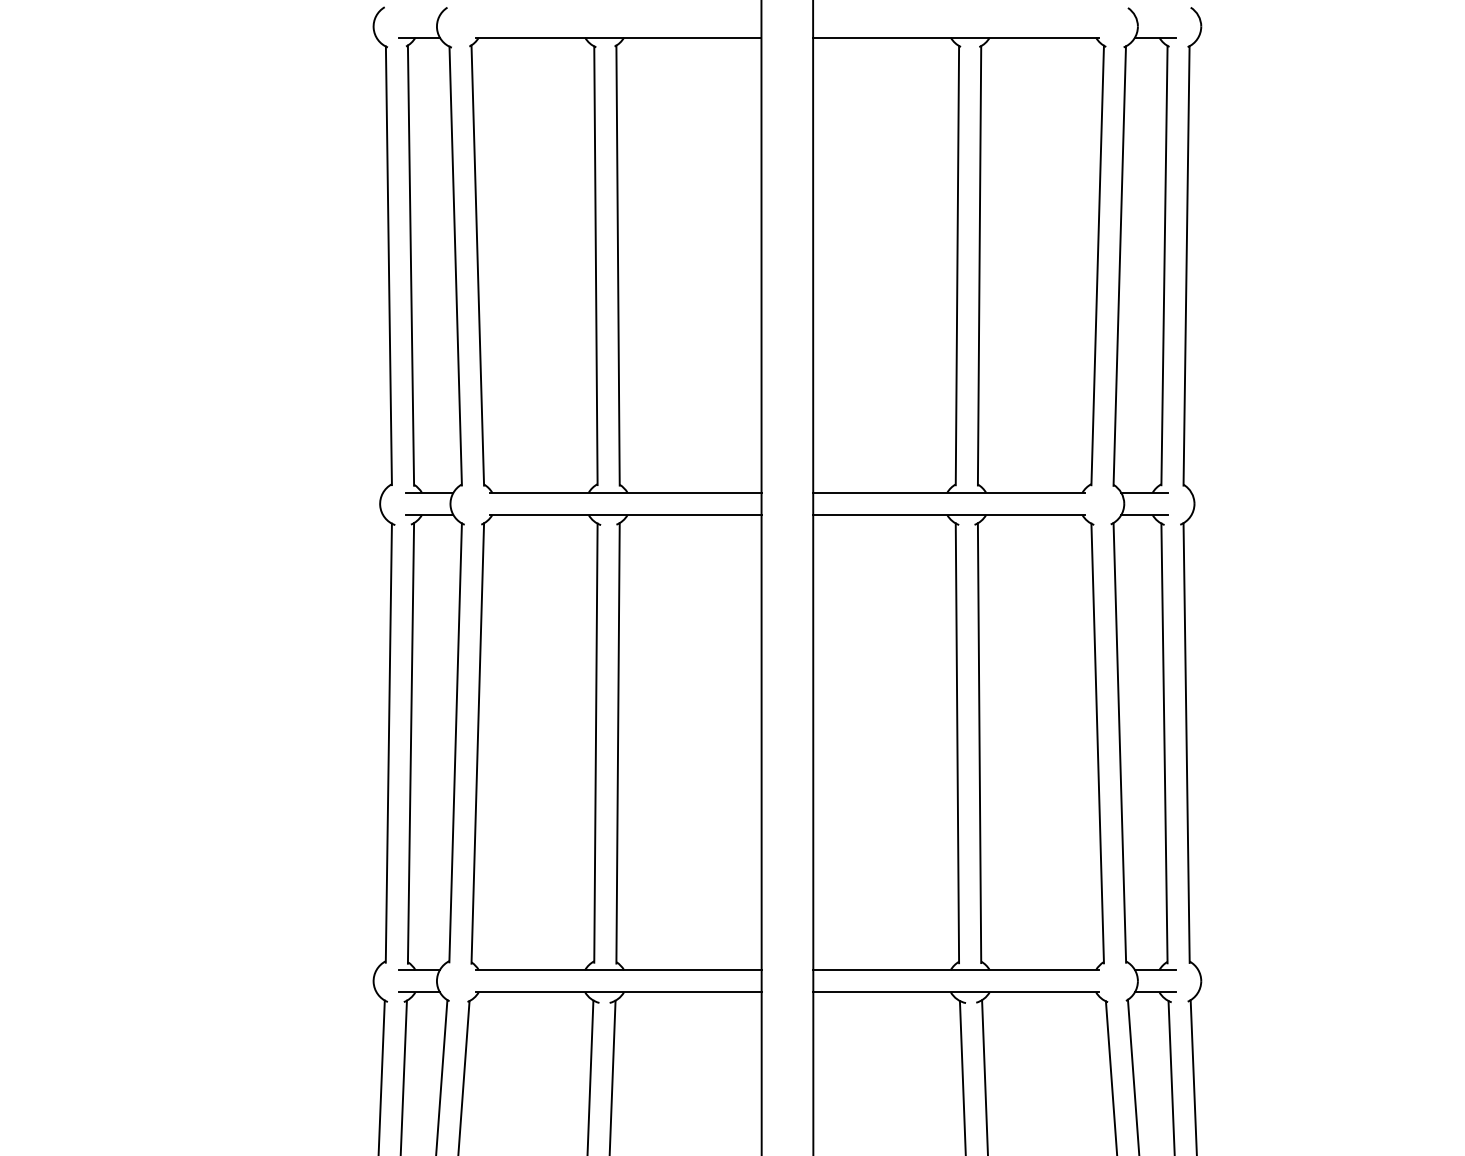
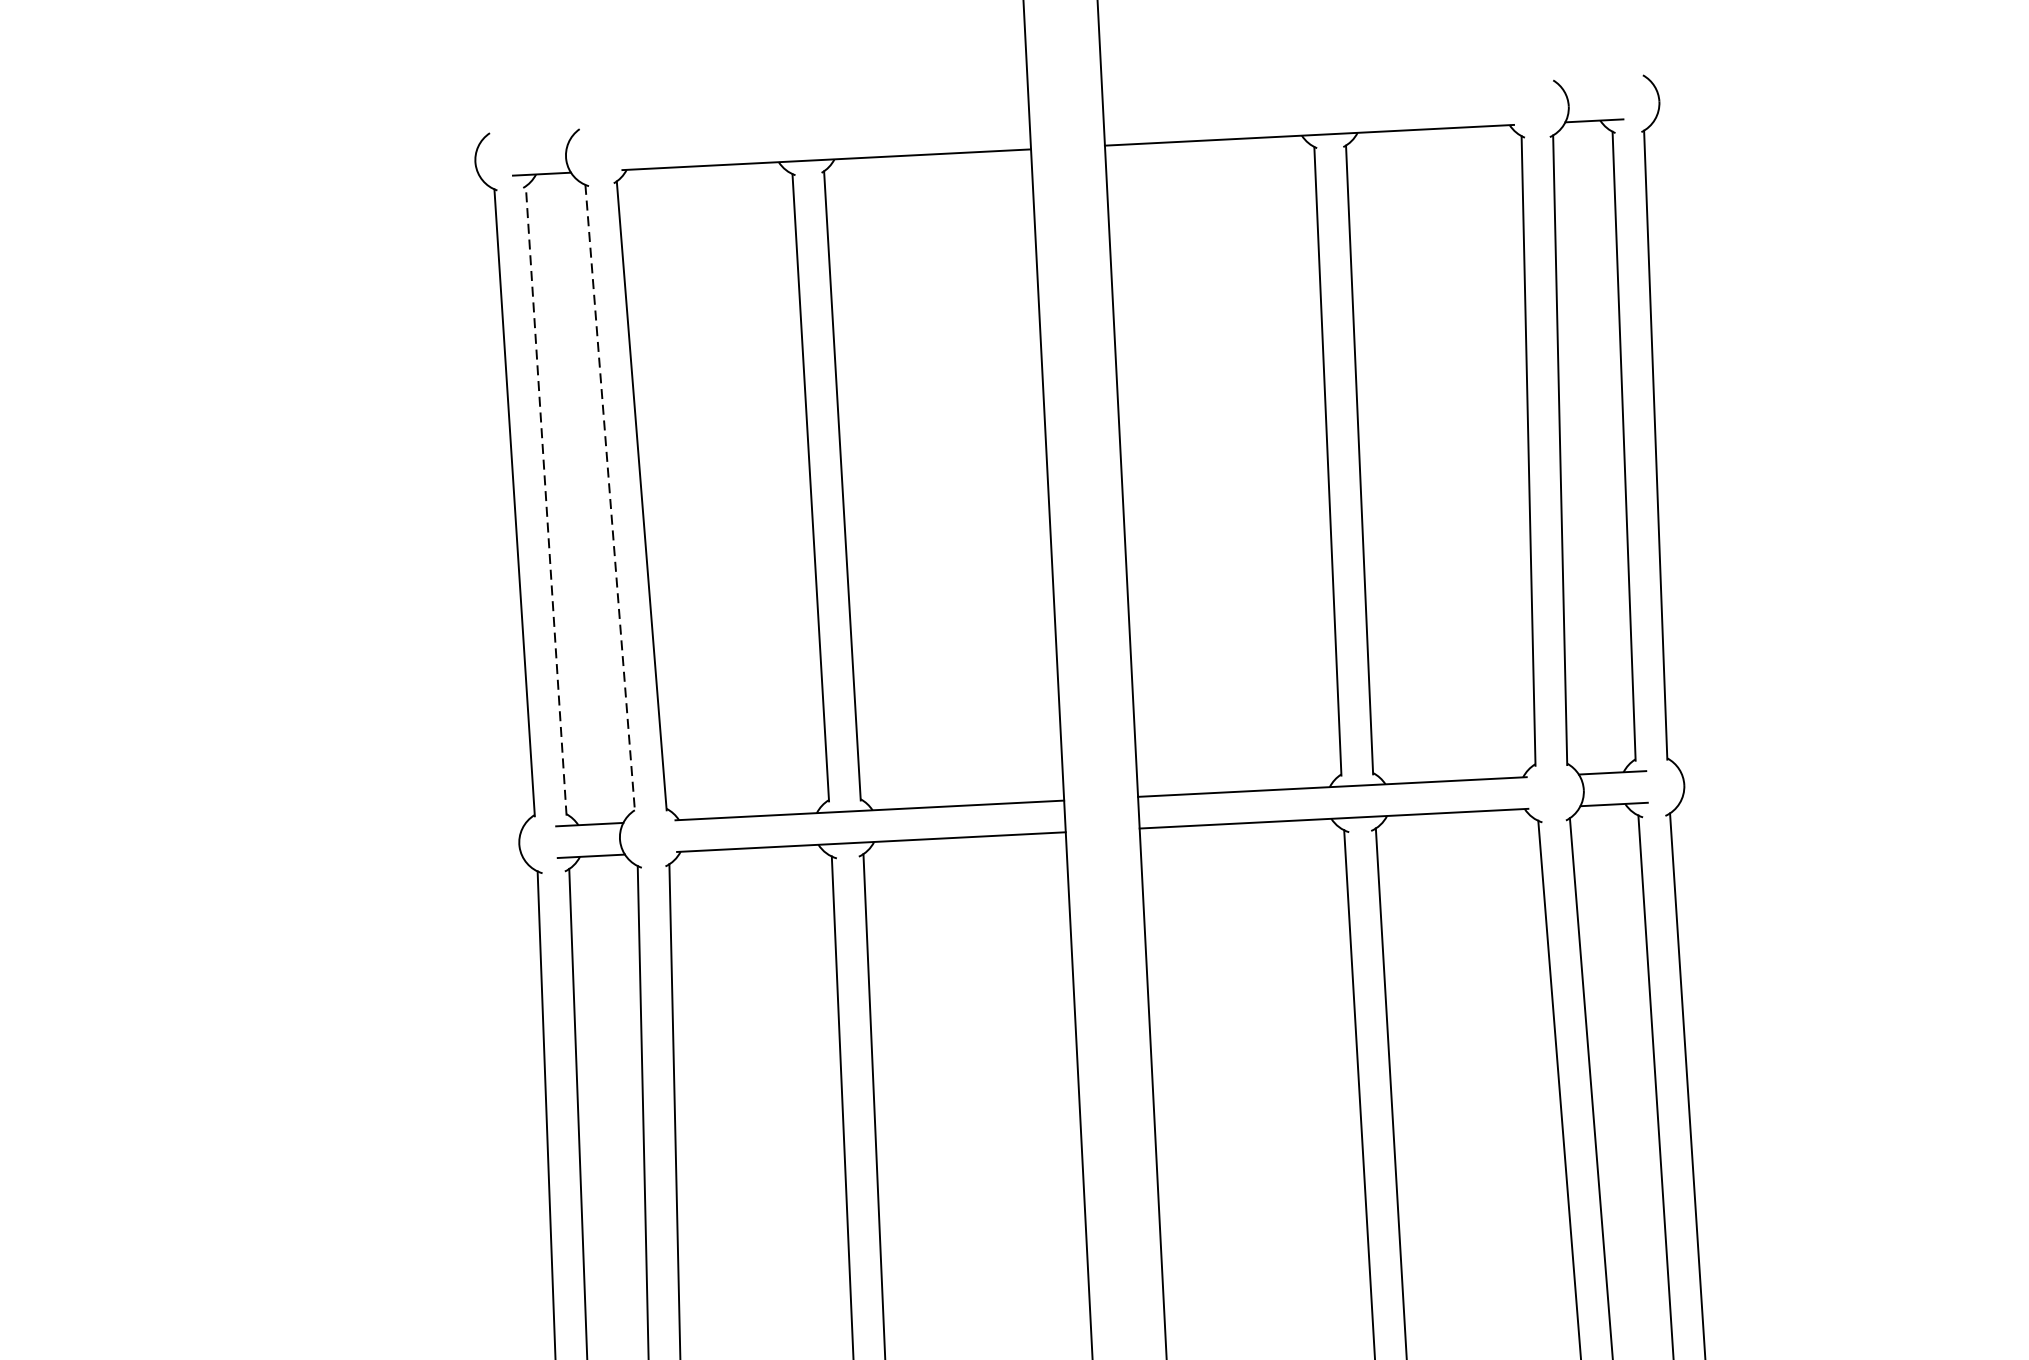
line: (411, 265) -> (546, 500), solid -> dashed
line: (455, 266) -> (609, 498), solid -> dashed

